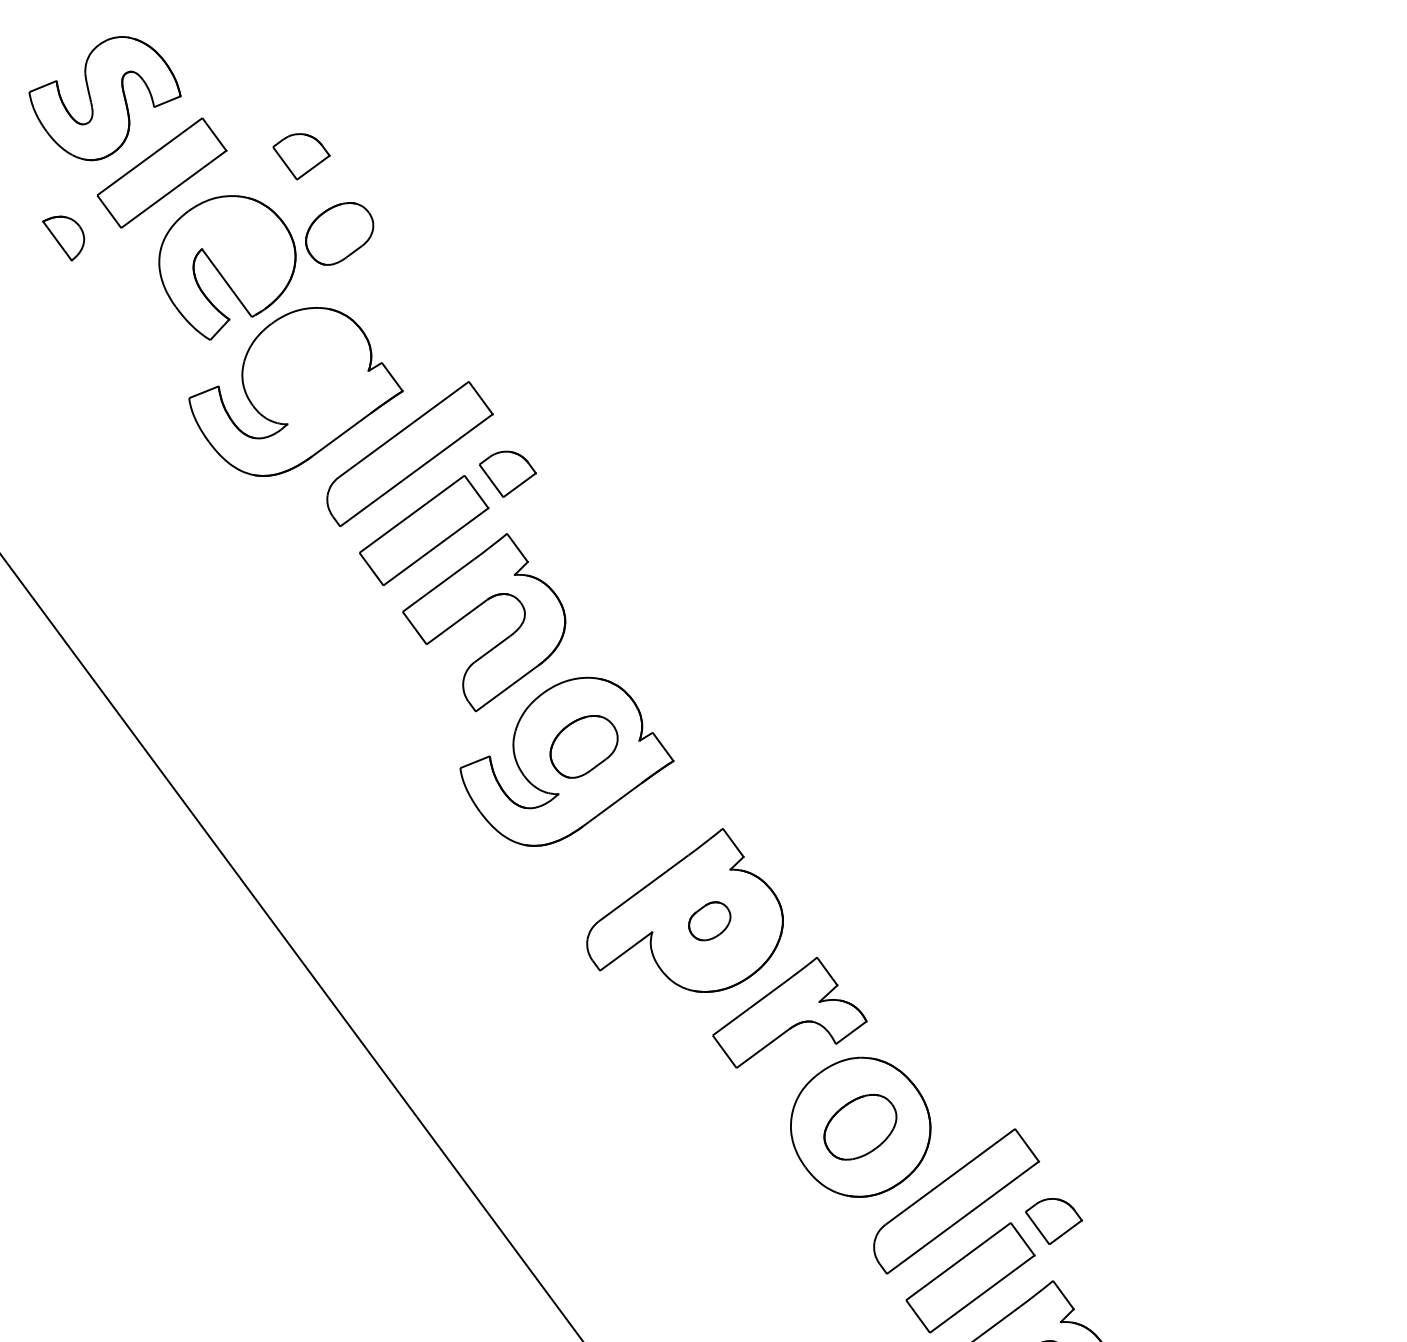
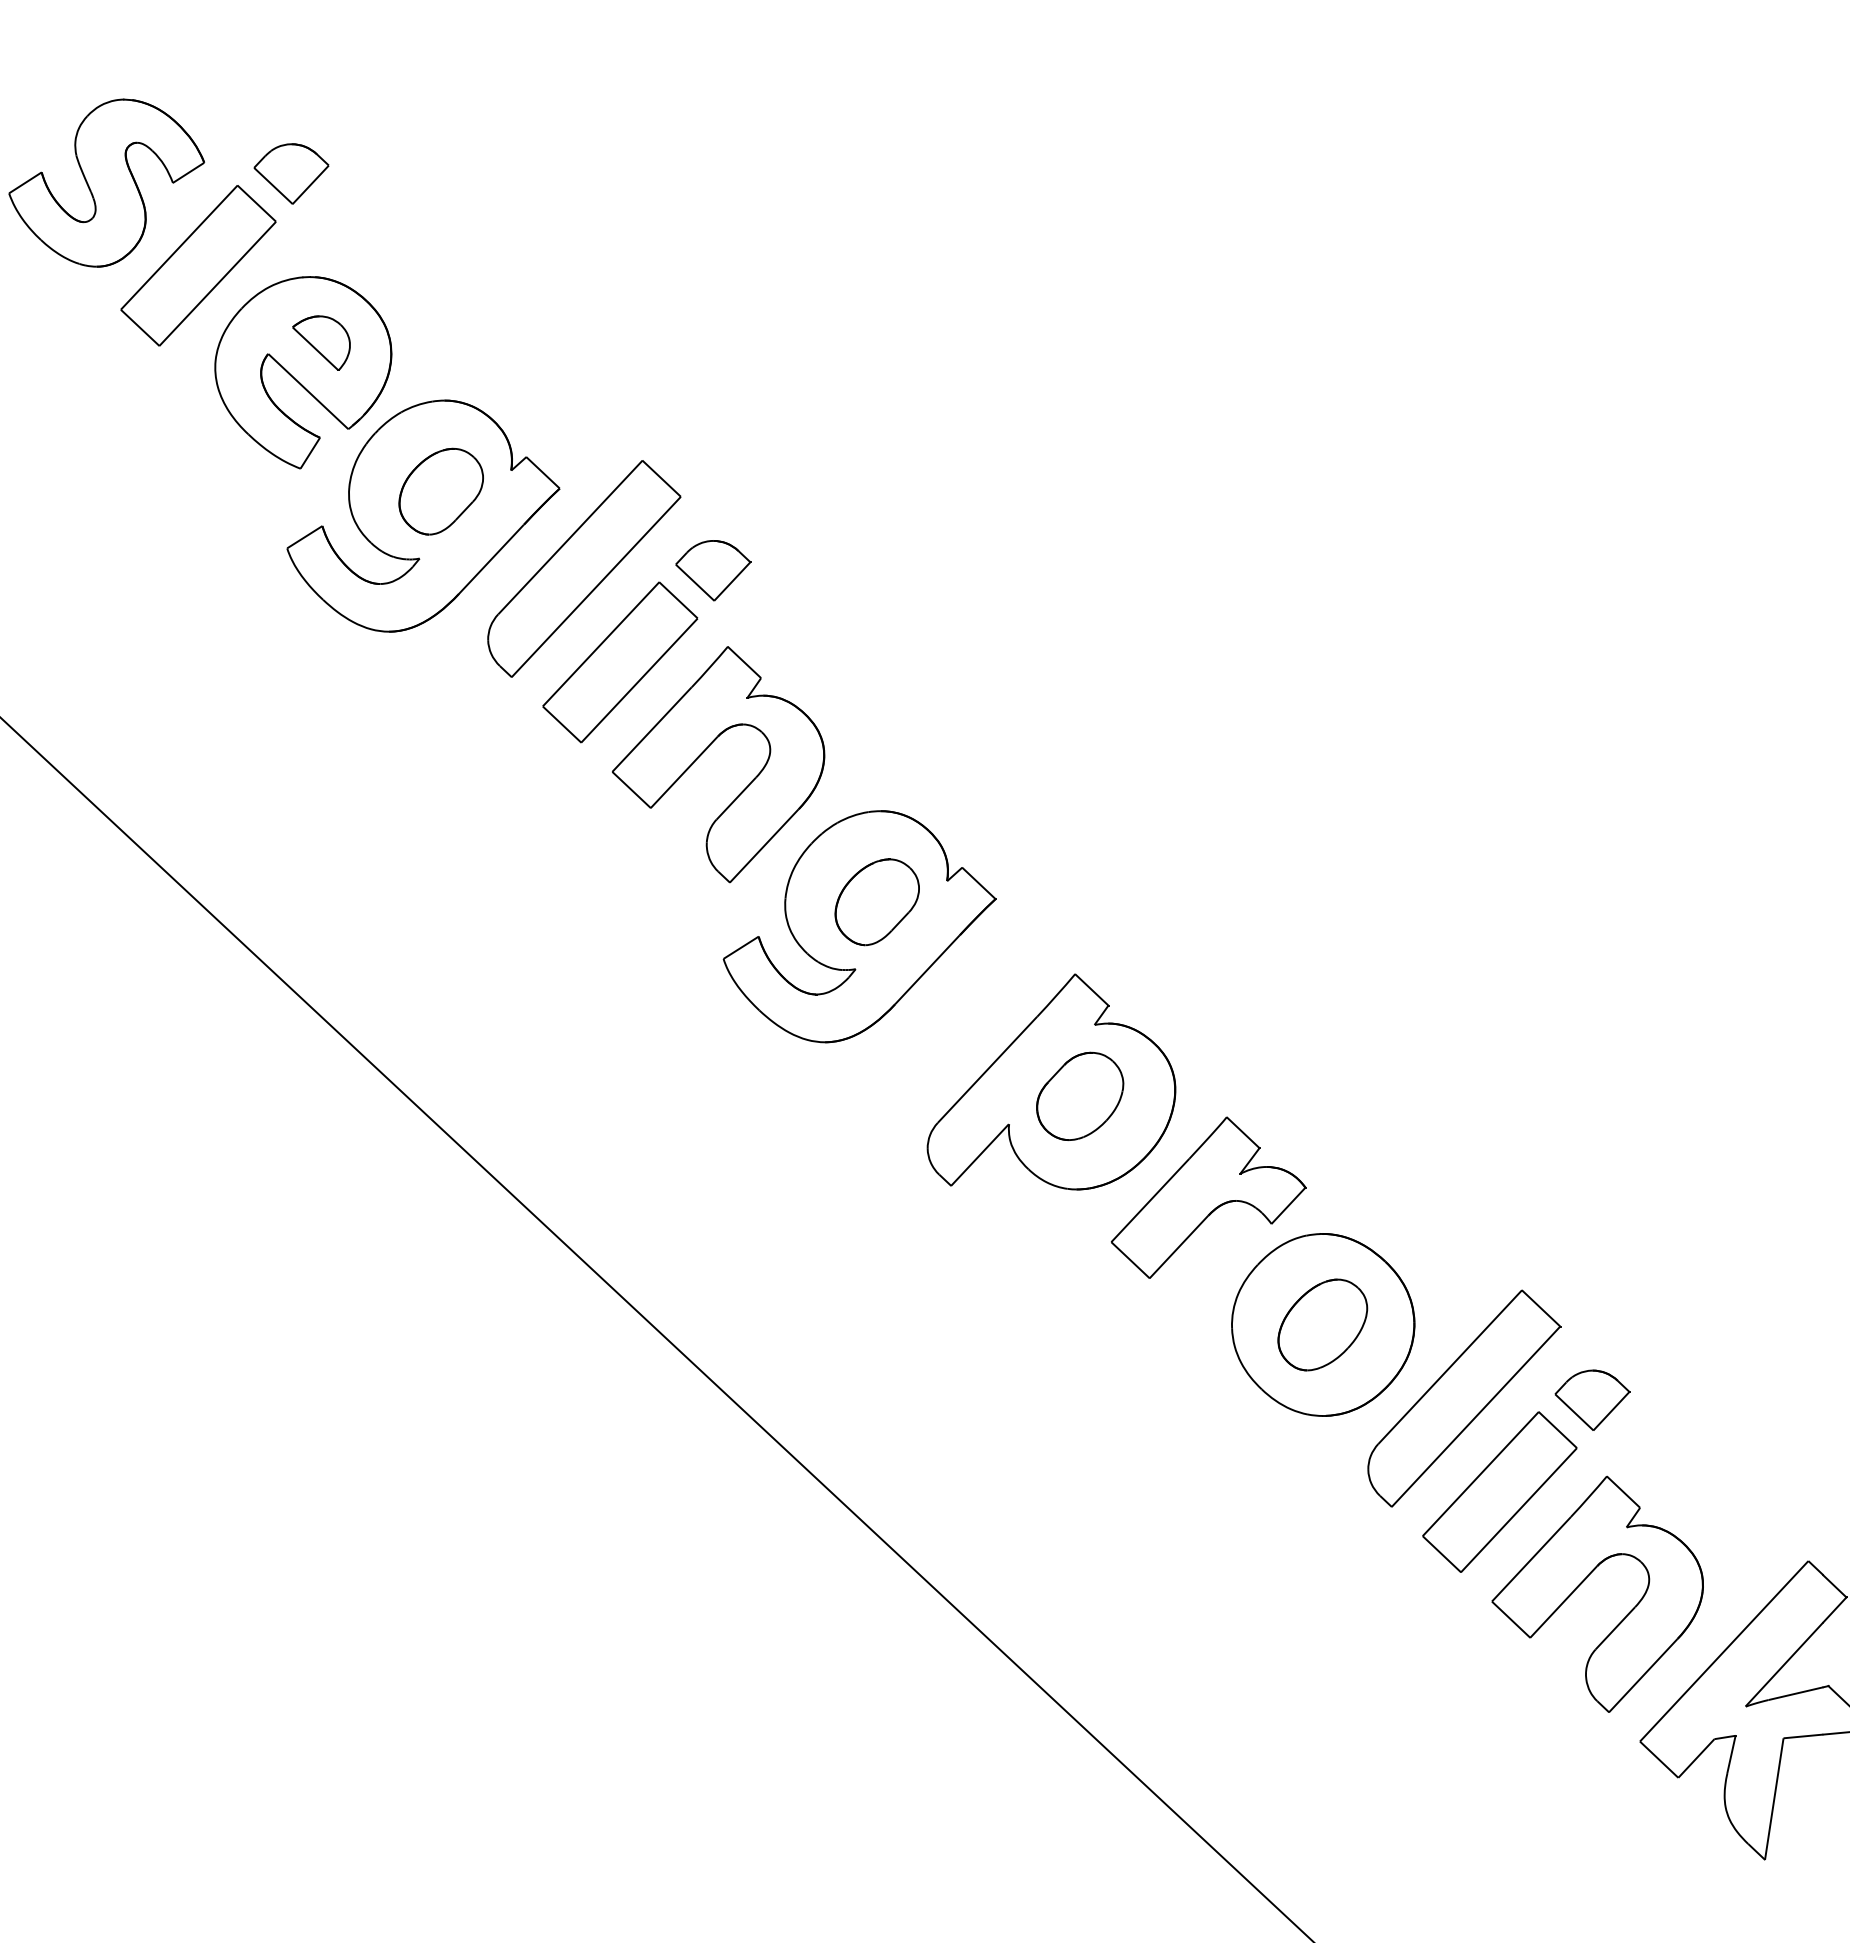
part: (300, 156) -> (291, 173), moved
part: (339, 233) -> (440, 491), moved
part: (62, 237) -> (321, 342), moved
part: (710, 920) -> (1080, 1095), size x1.67

